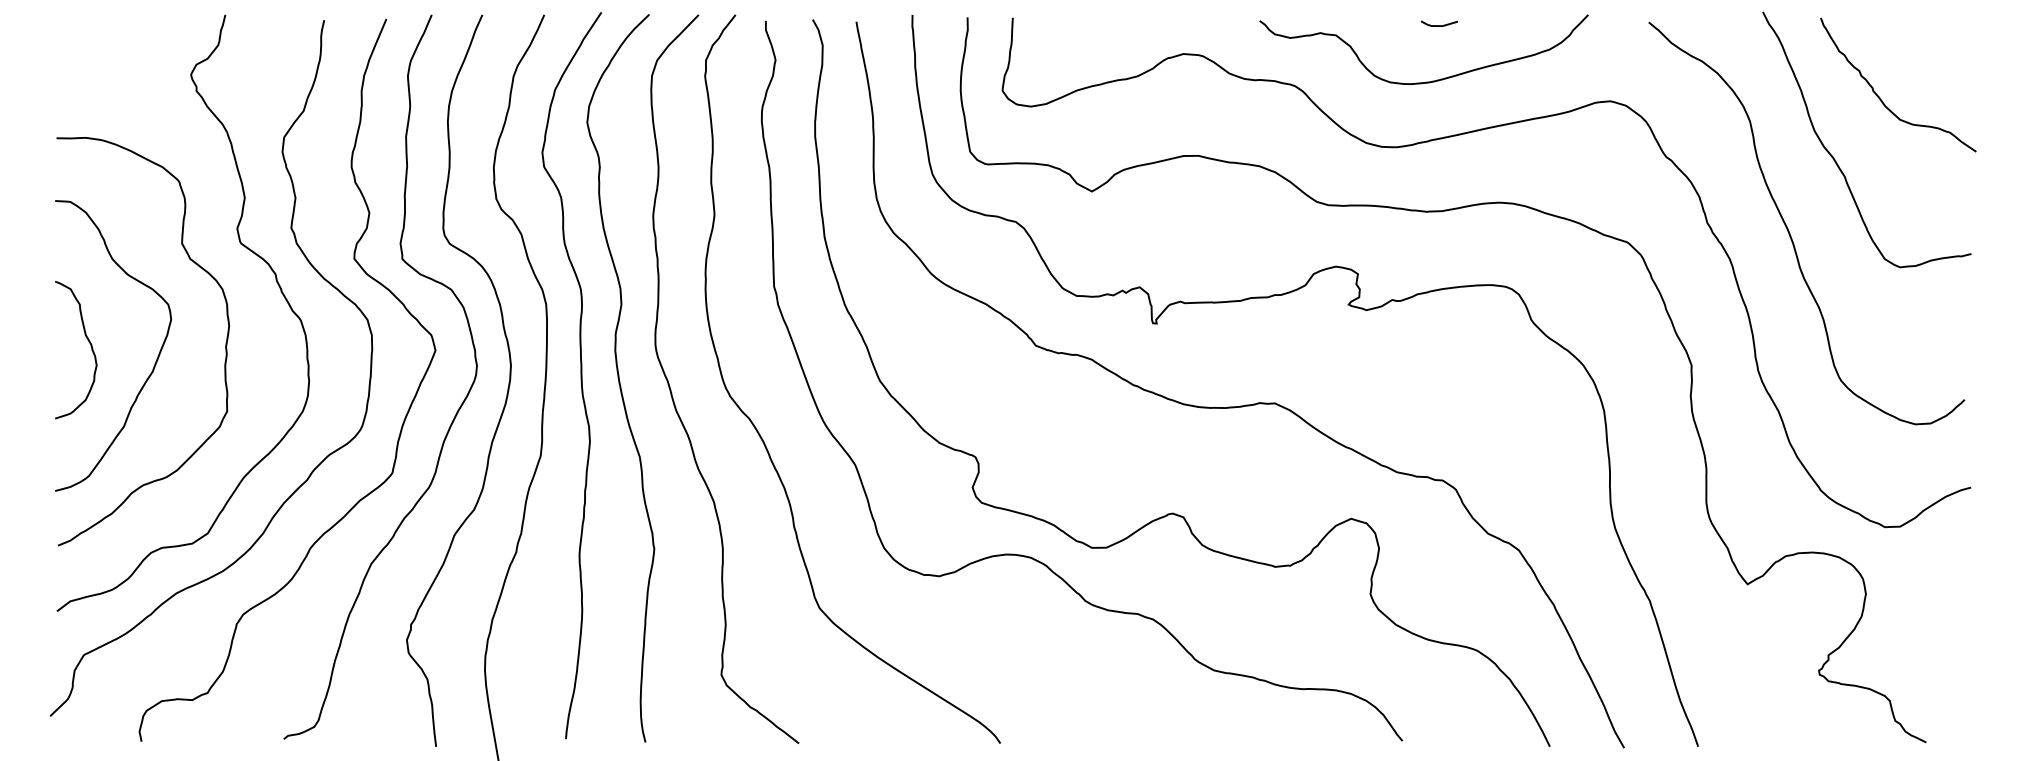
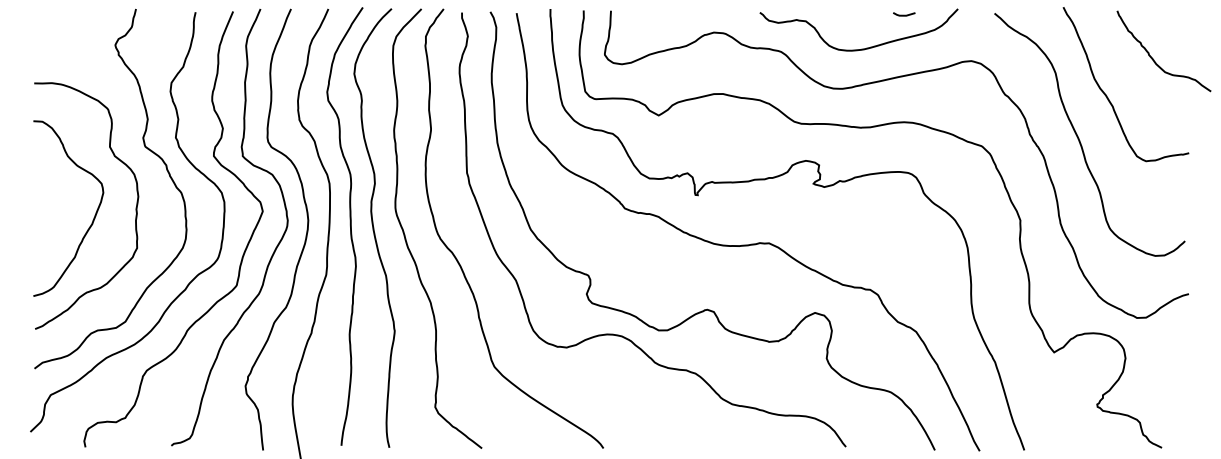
line: (1439, 24) -> (904, 14), moved
curve: (1882, 98) -> (1154, 59), moved
curve: (88, 344) -> (53, 207), removed

